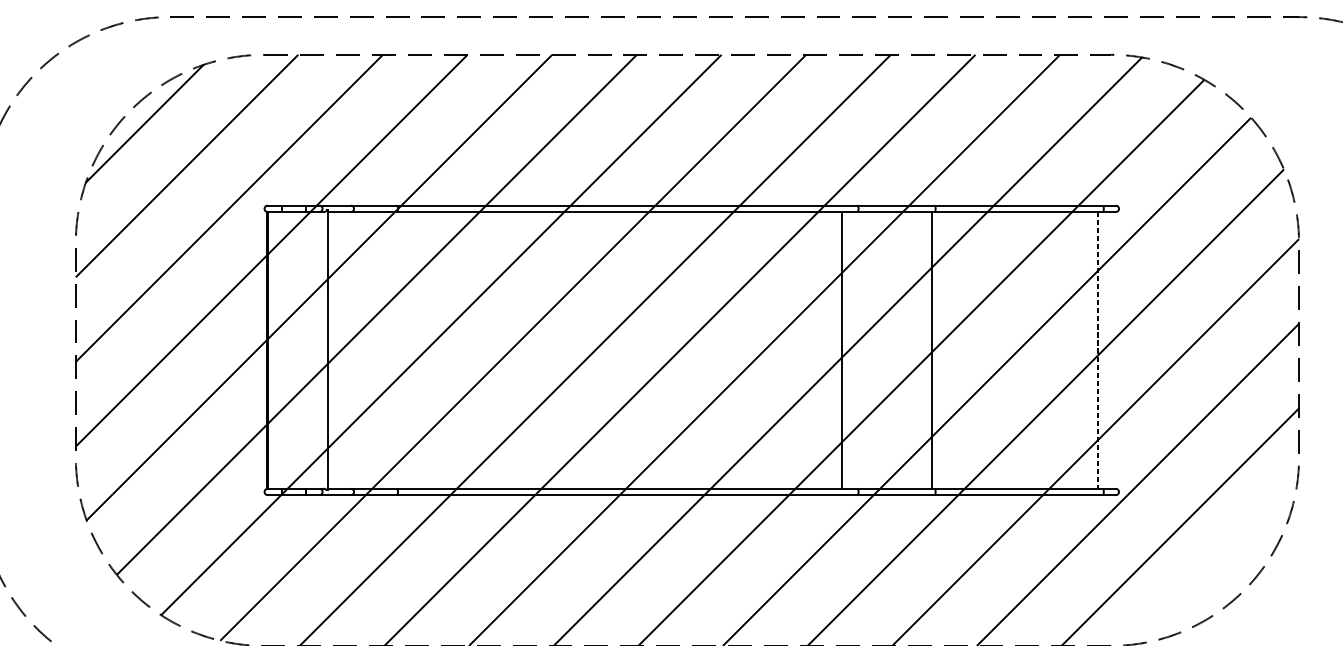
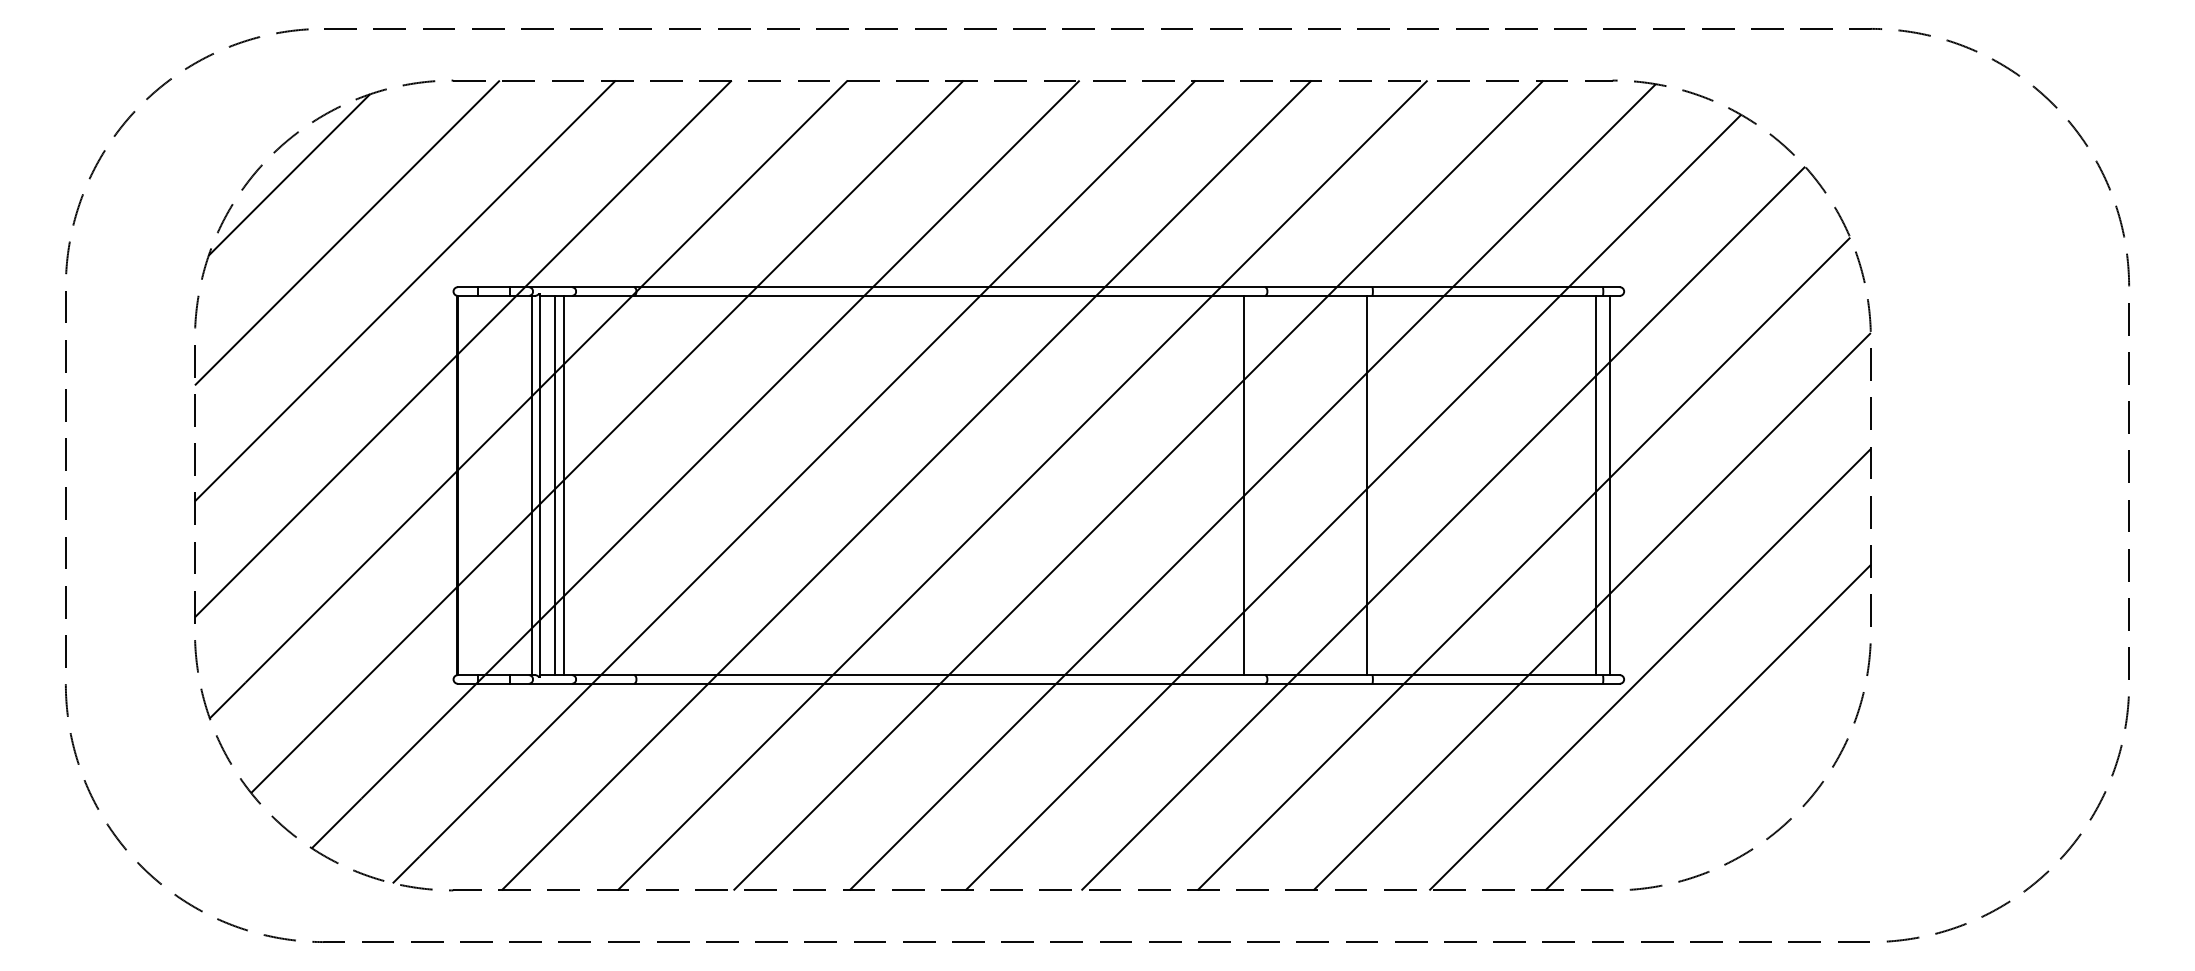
line: (321, 350) -> (531, 485), added
line: (338, 350) -> (555, 485), added
line: (344, 350) -> (563, 485), added
line: (1098, 350) -> (1596, 485), dashed -> solid
line: (1109, 350) -> (1610, 485), added

